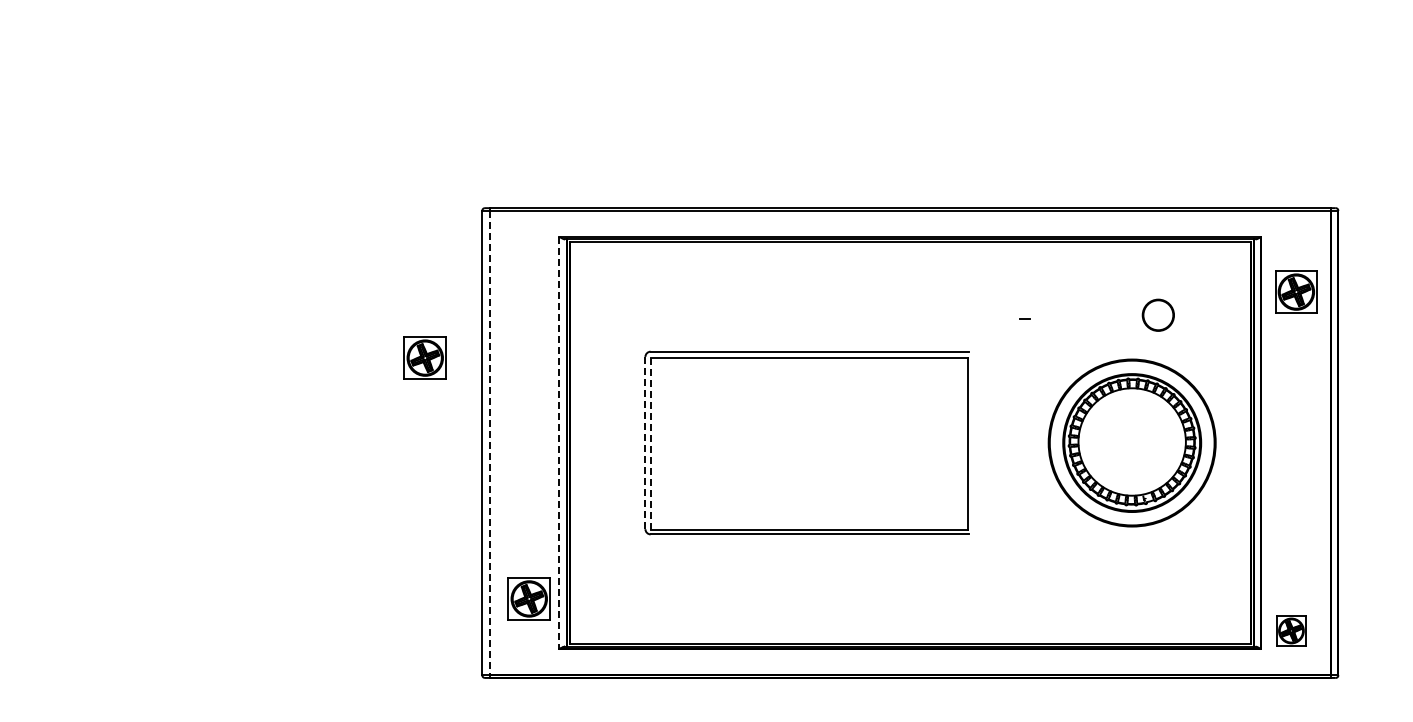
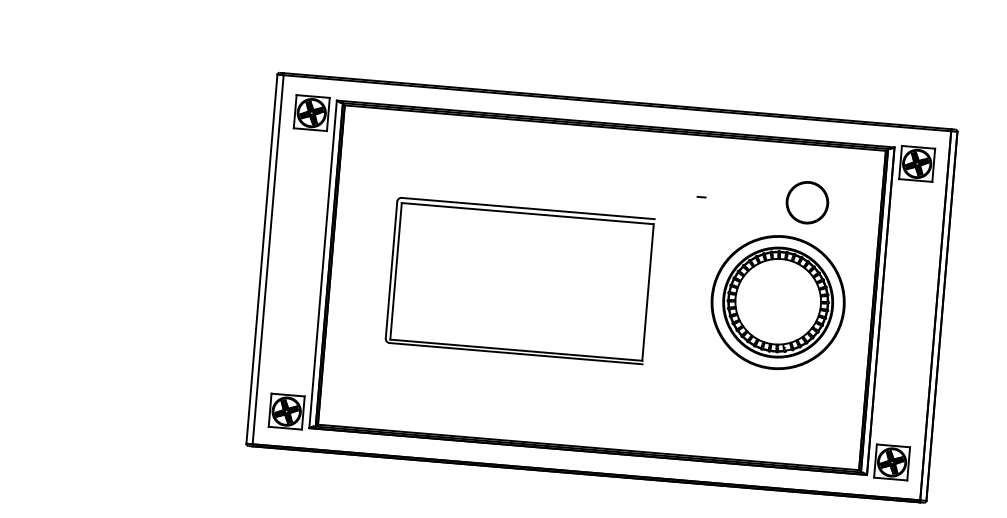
part: (1296, 291) -> (917, 163), moved
part: (1158, 315) -> (807, 203), size x1.67
part: (424, 357) -> (311, 112), moved
line: (645, 442) -> (391, 269), dashed -> solid
line: (490, 443) -> (268, 260), dashed -> solid
line: (559, 443) -> (323, 264), dashed -> solid
line: (651, 444) -> (396, 271), dashed -> solid
part: (528, 598) -> (286, 411), moved
part: (1291, 630) -> (892, 462), size x1.43

